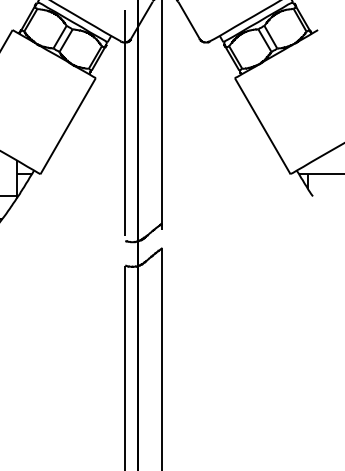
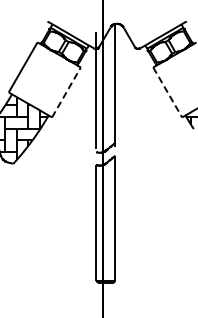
line: (68, 126) -> (66, 92), solid -> dashed
line: (262, 126) -> (167, 92), solid -> dashed

